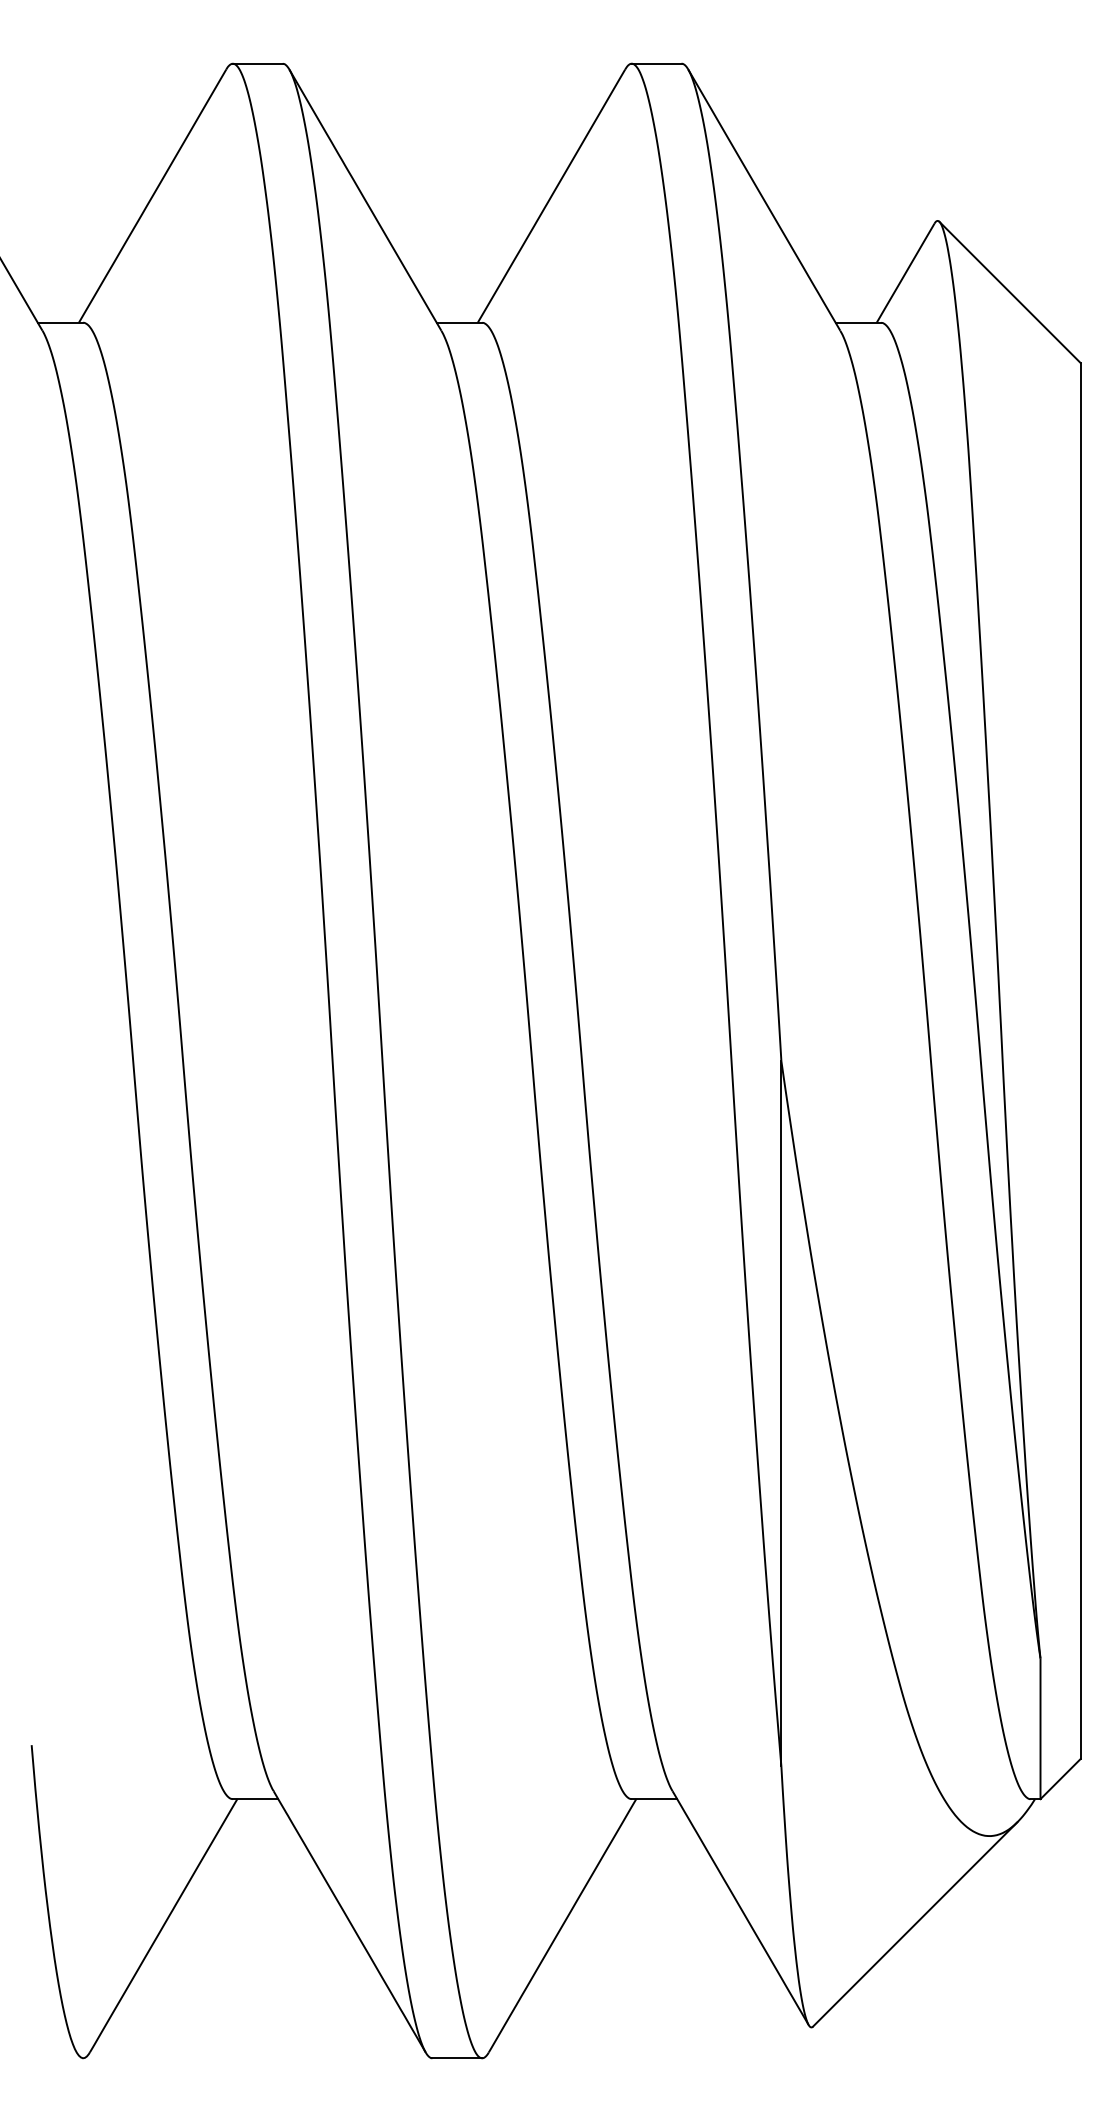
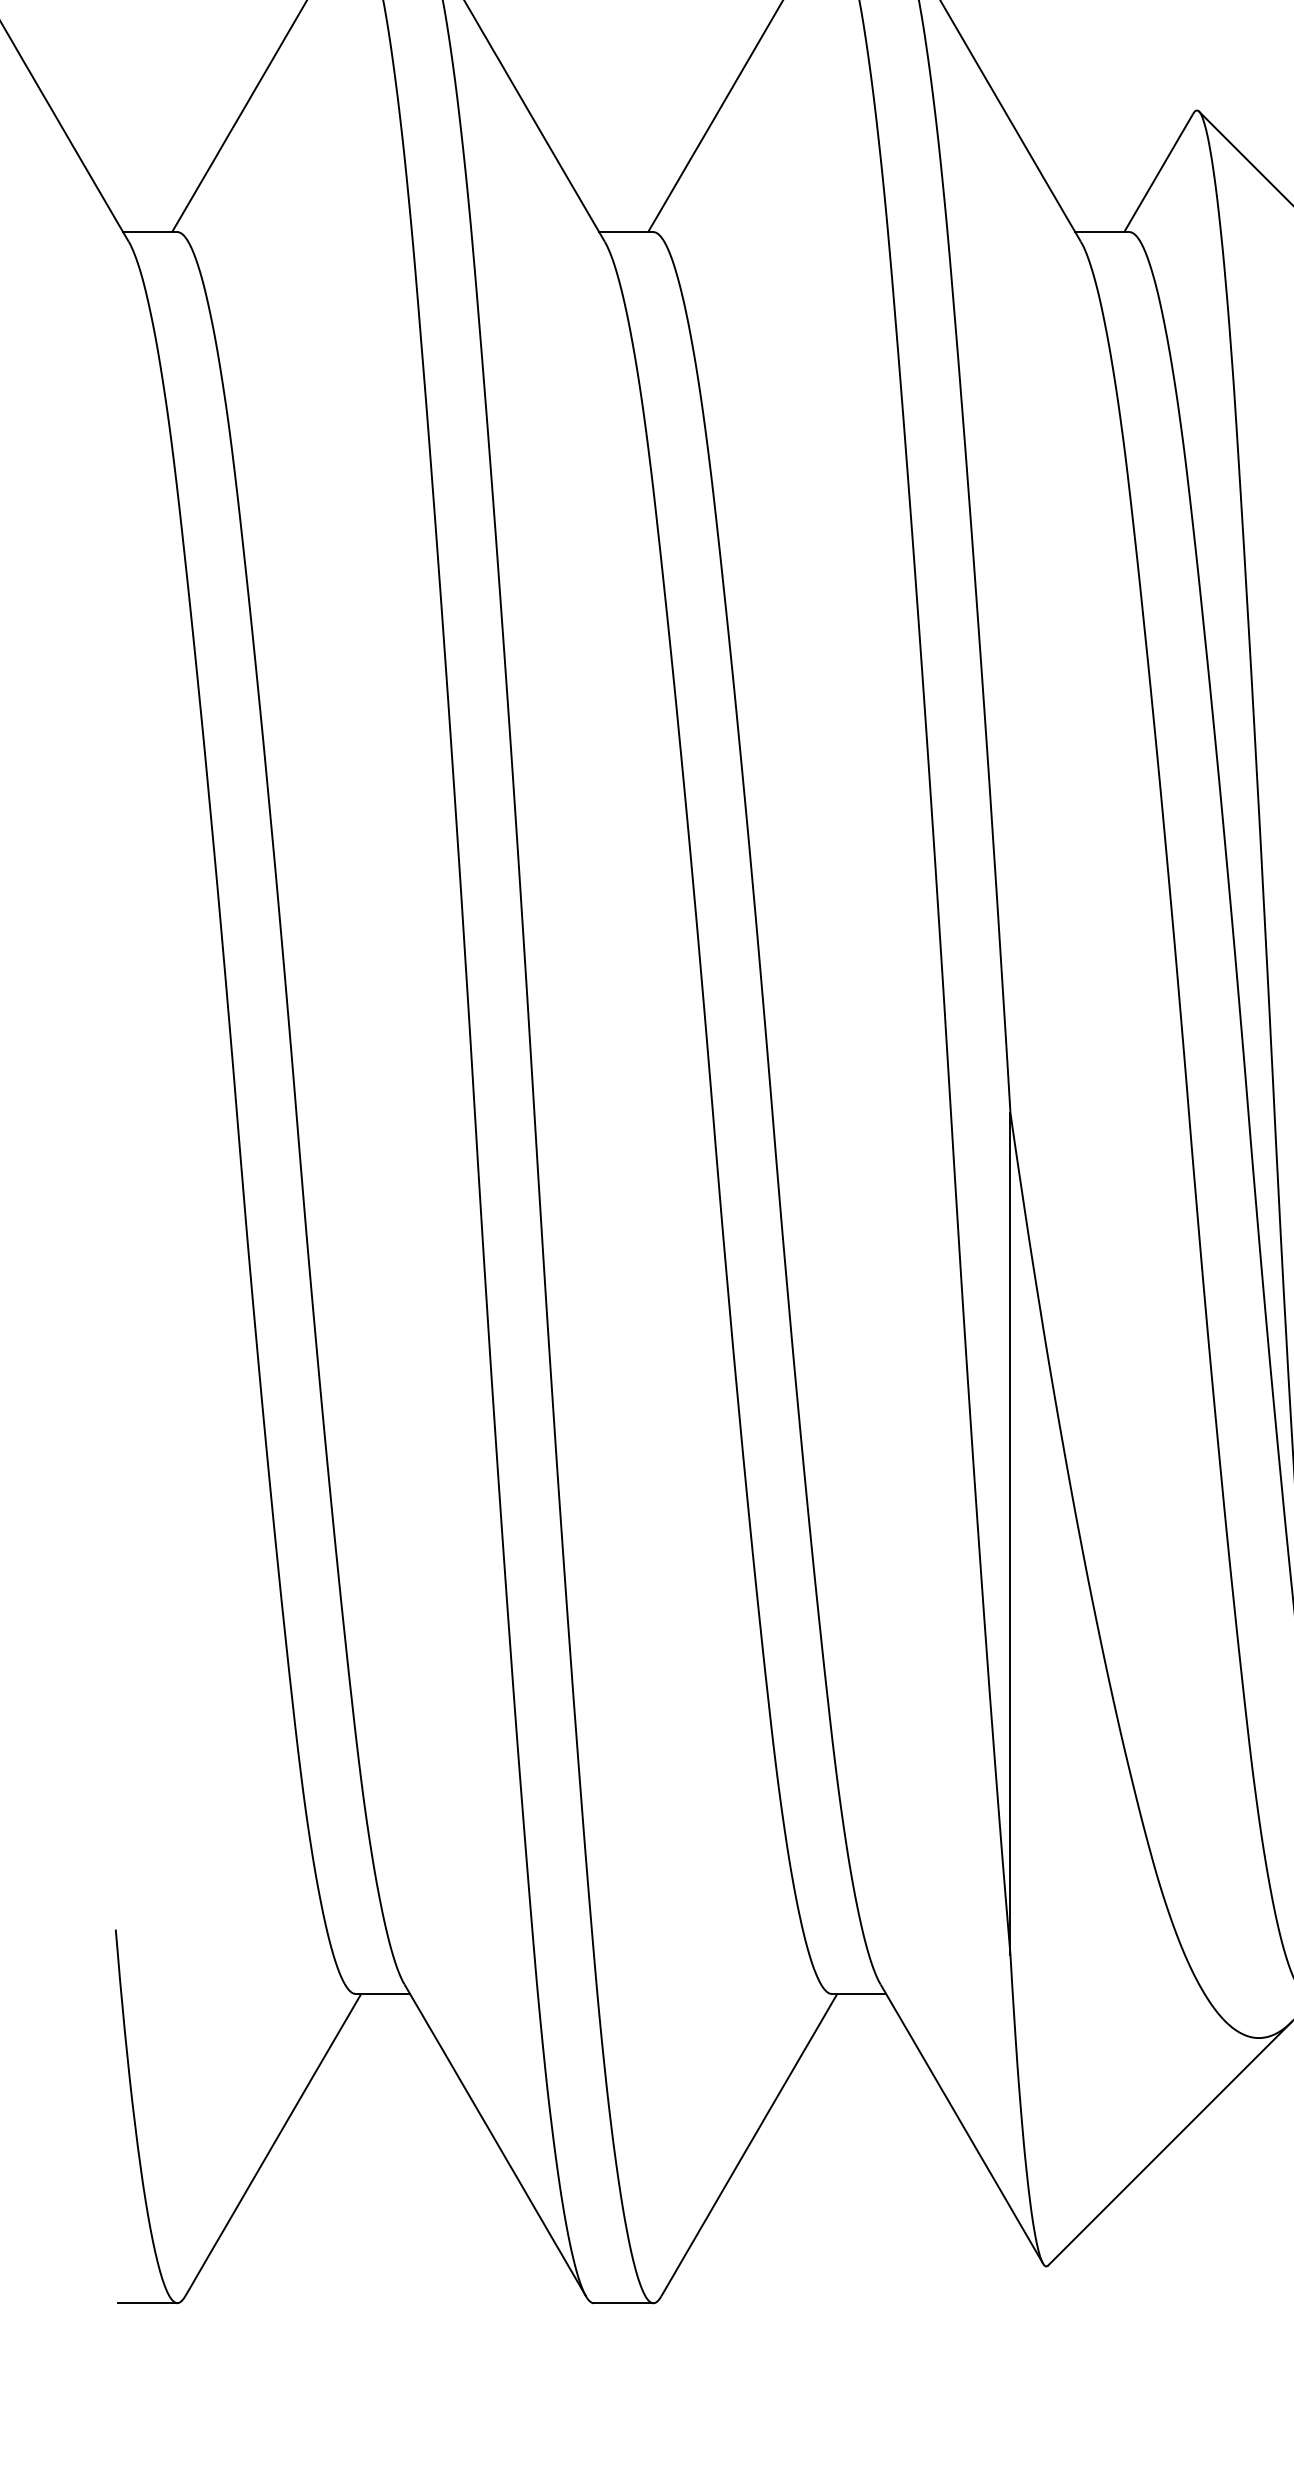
line: (58, 2058) -> (147, 2303), added

